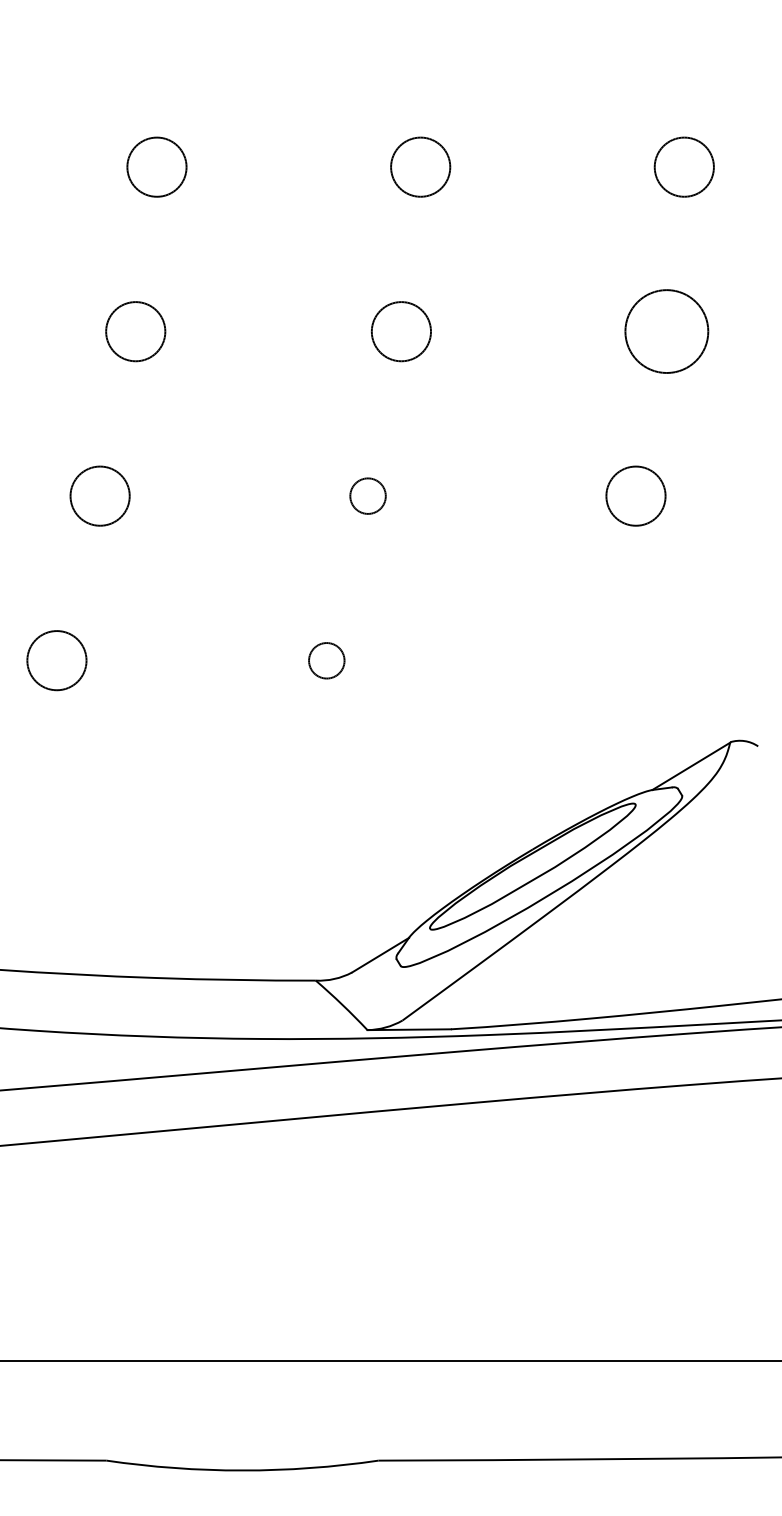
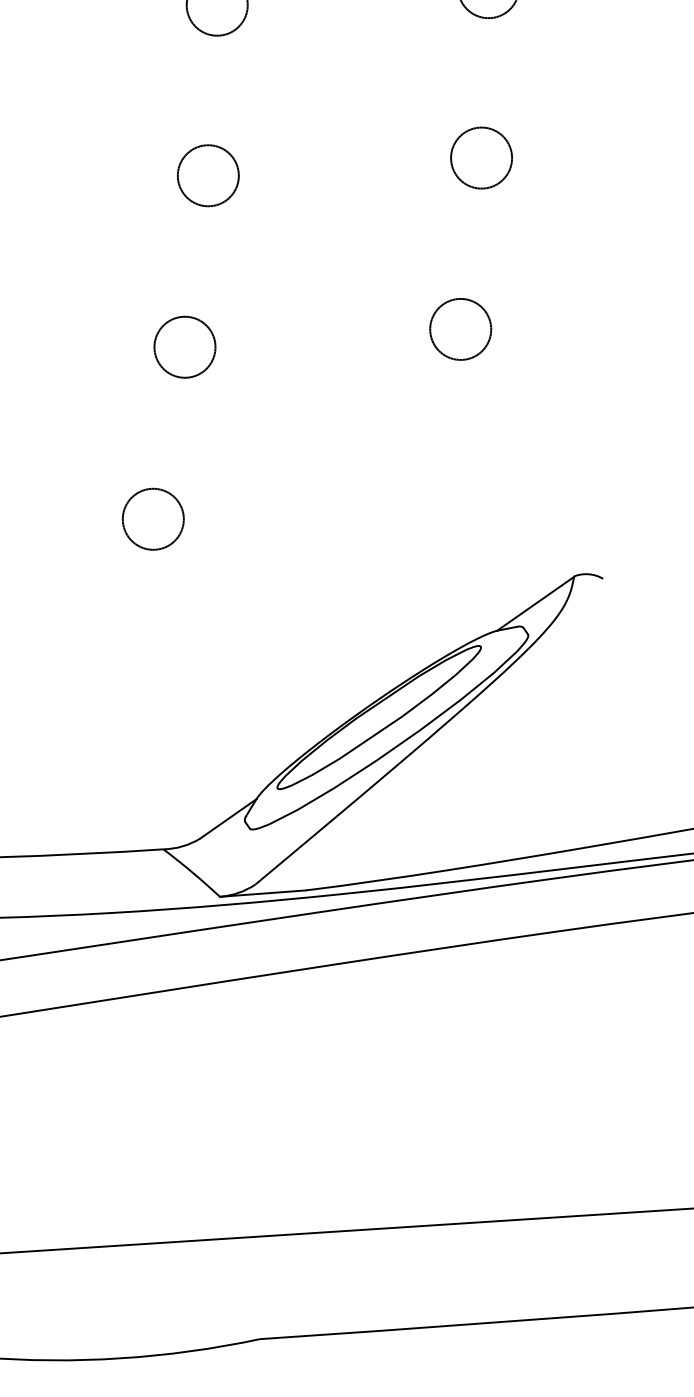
circle: (666, 331) -> (481, 157), size x0.71
circle: (367, 495) -> (184, 346), size x1.67
circle: (326, 660) -> (153, 519), size x1.67

